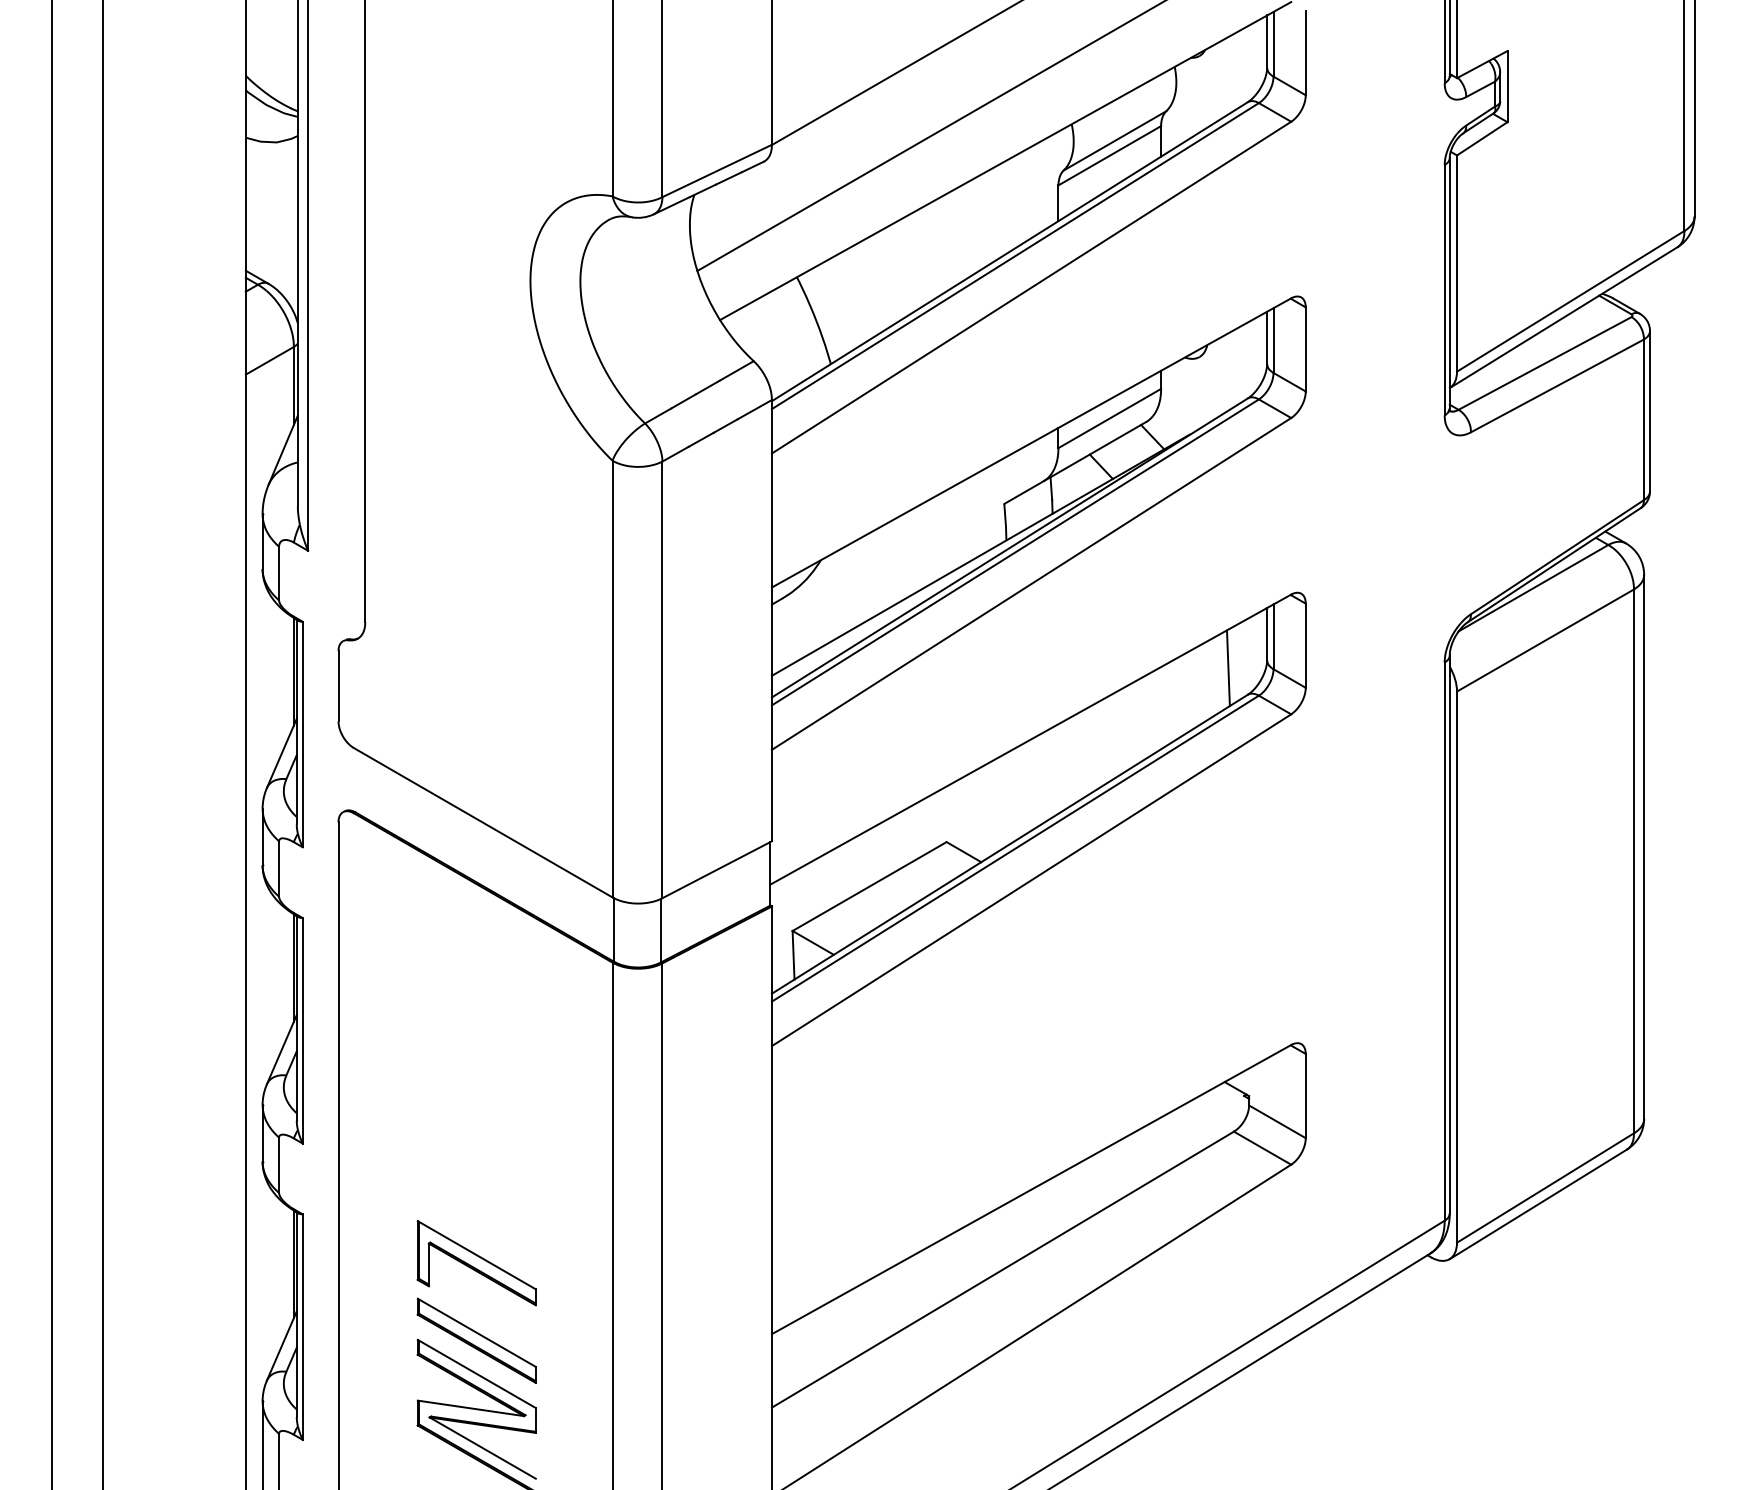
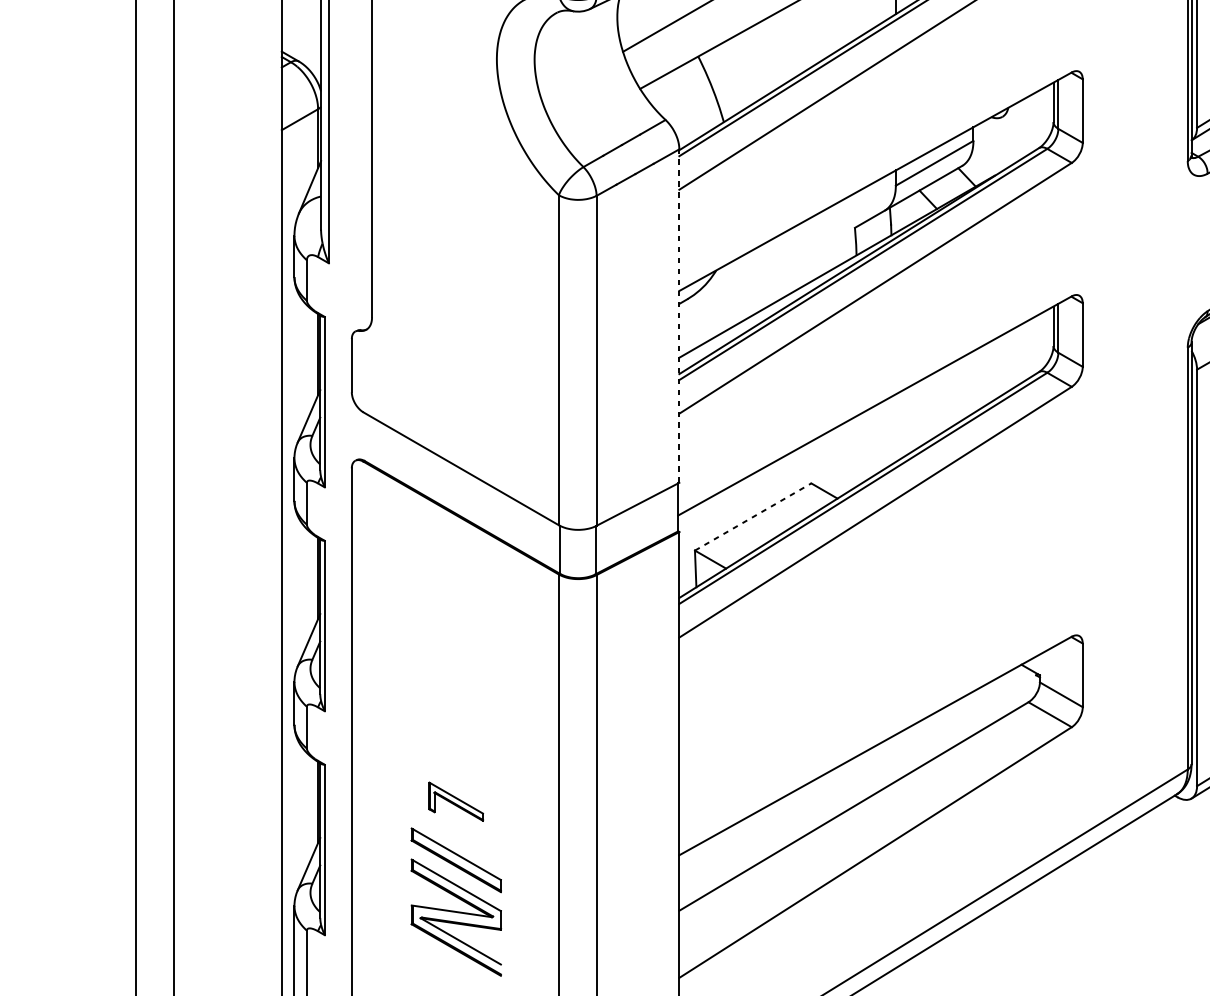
line: (771, 620) -> (679, 315), solid -> dashed
line: (1227, 668) -> (1023, 352), removed
line: (869, 886) -> (753, 516), solid -> dashed
part: (476, 1263) -> (456, 801), size x0.6

